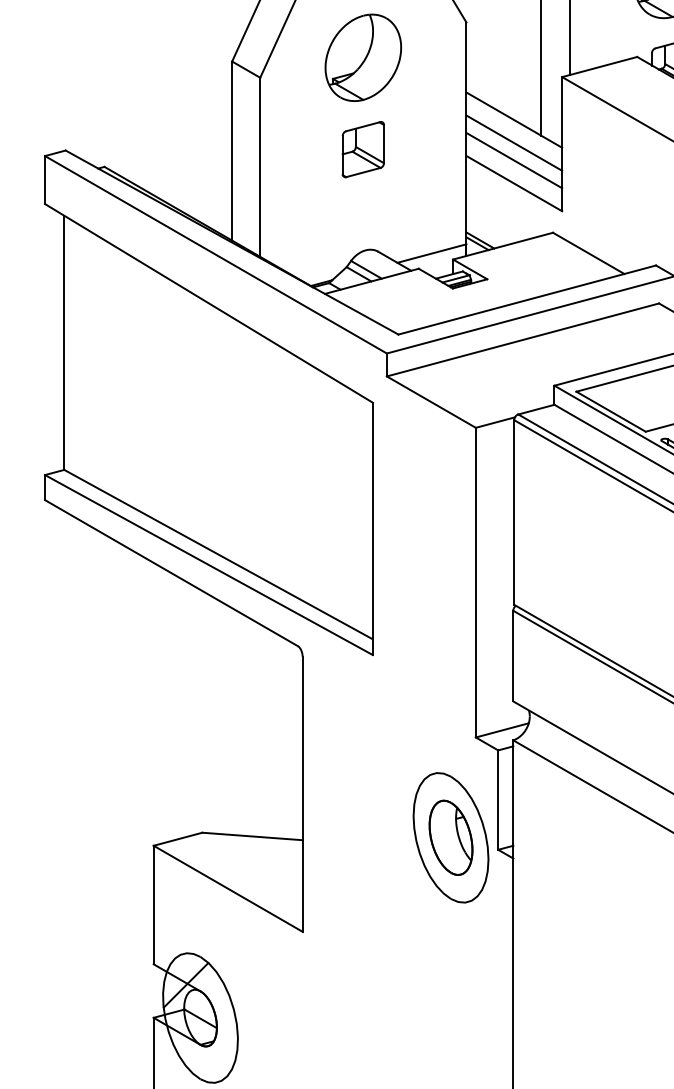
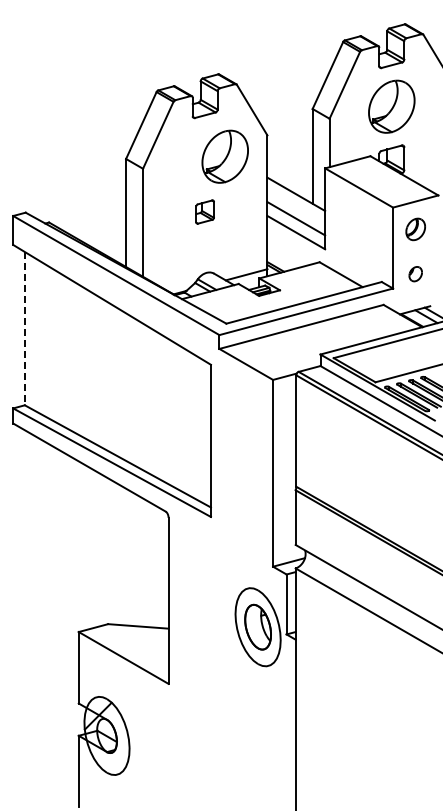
part: (362, 57) -> (224, 156), moved
line: (514, 141) -> (296, 207), removed
part: (362, 148) -> (204, 211), size x0.7
line: (63, 342) -> (24, 328), solid -> dashed

